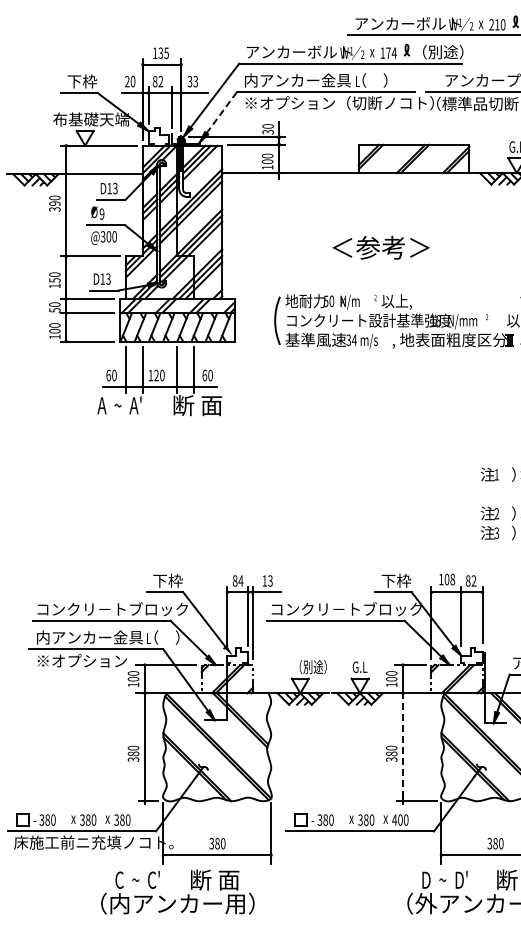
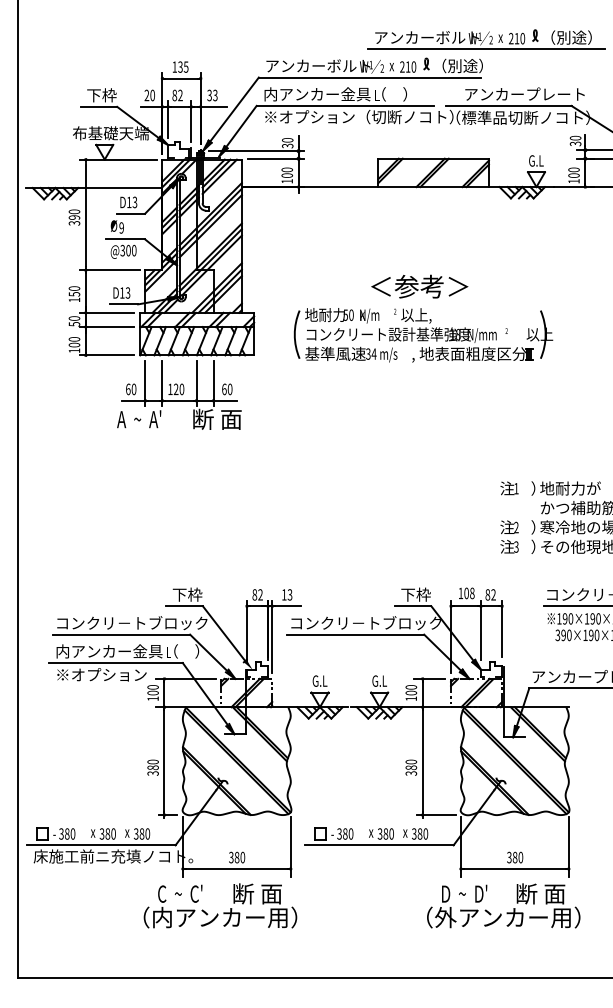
text: (388, 52) -> (408, 66), 174 -> 210
line: (221, 112) -> (241, 126), dashed -> solid
text: (380, 247) -> (419, 286), moved
text: (240, 580) -> (260, 594), 84 -> 82
text: (309, 666) -> (329, 680), （別途） -> G.L
line: (402, 746) -> (422, 760), dashed -> solid
text: (396, 819) -> (416, 833), 400 -> 380
text: (177, 891) -> (220, 905), moved

